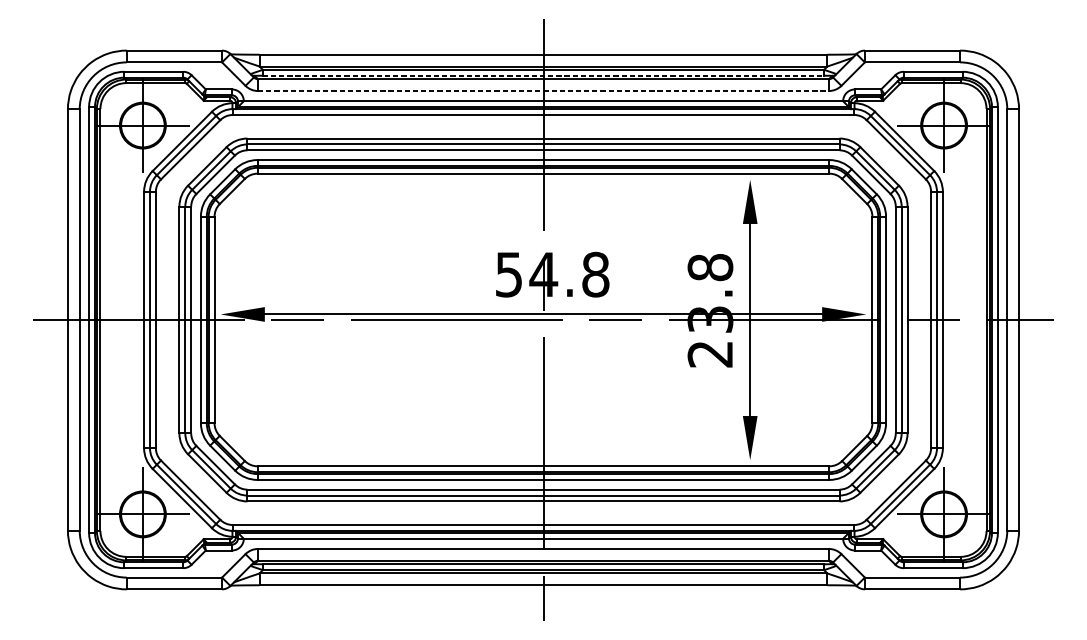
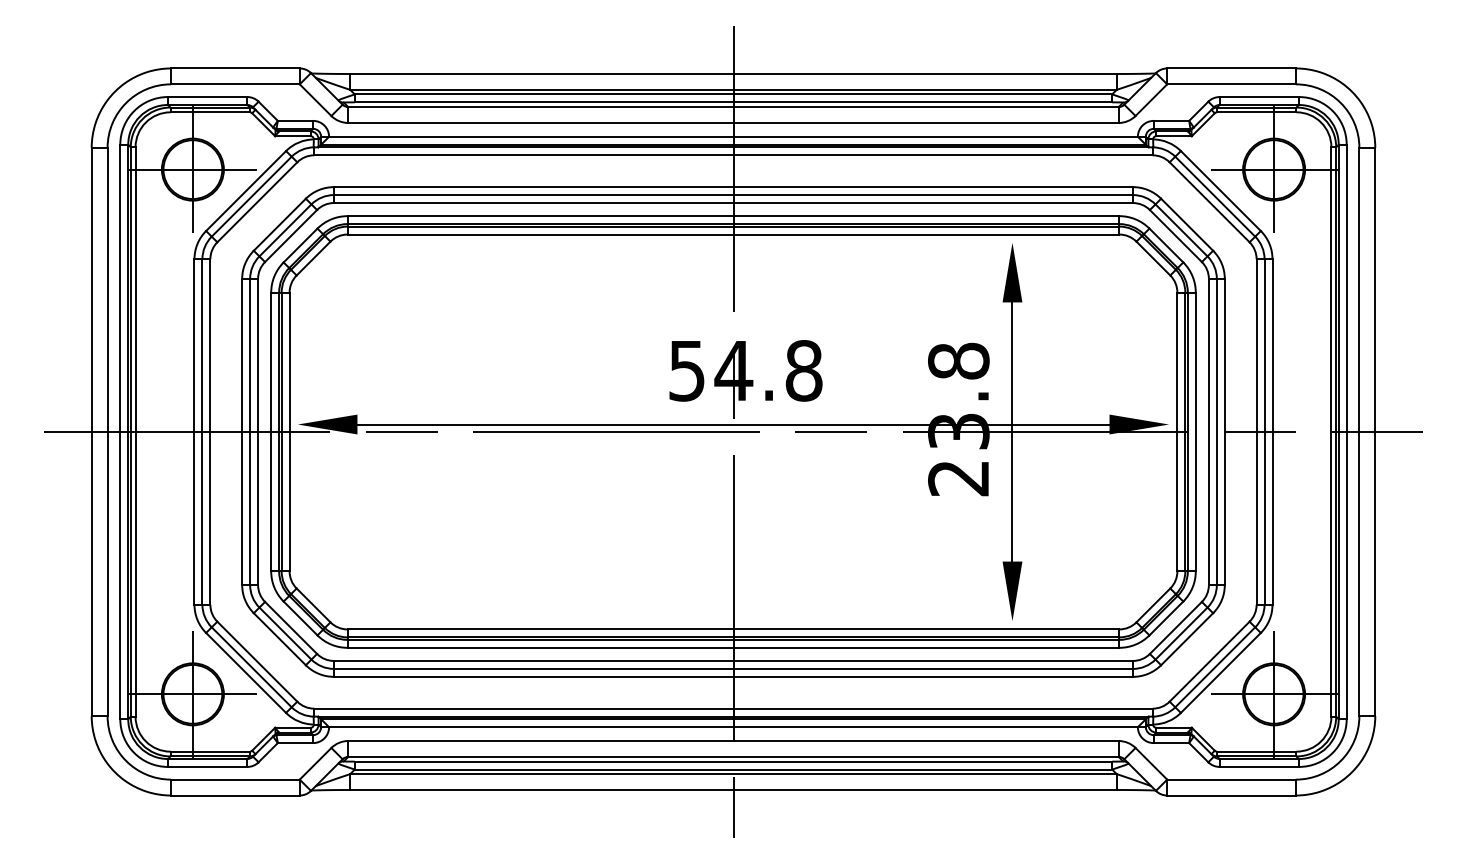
line: (543, 75) -> (733, 102), dashed -> solid
line: (543, 90) -> (733, 122), dashed -> solid

